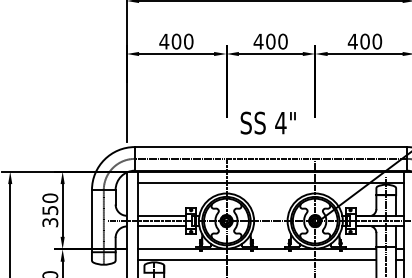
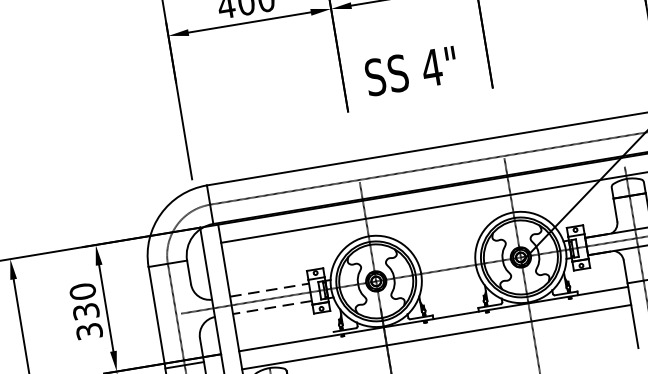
text: (267, 122) -> (409, 70), moved
text: (49, 210) -> (84, 311), 350 -> 330
line: (162, 215) -> (270, 289), solid -> dashed
line: (161, 226) -> (271, 307), solid -> dashed

